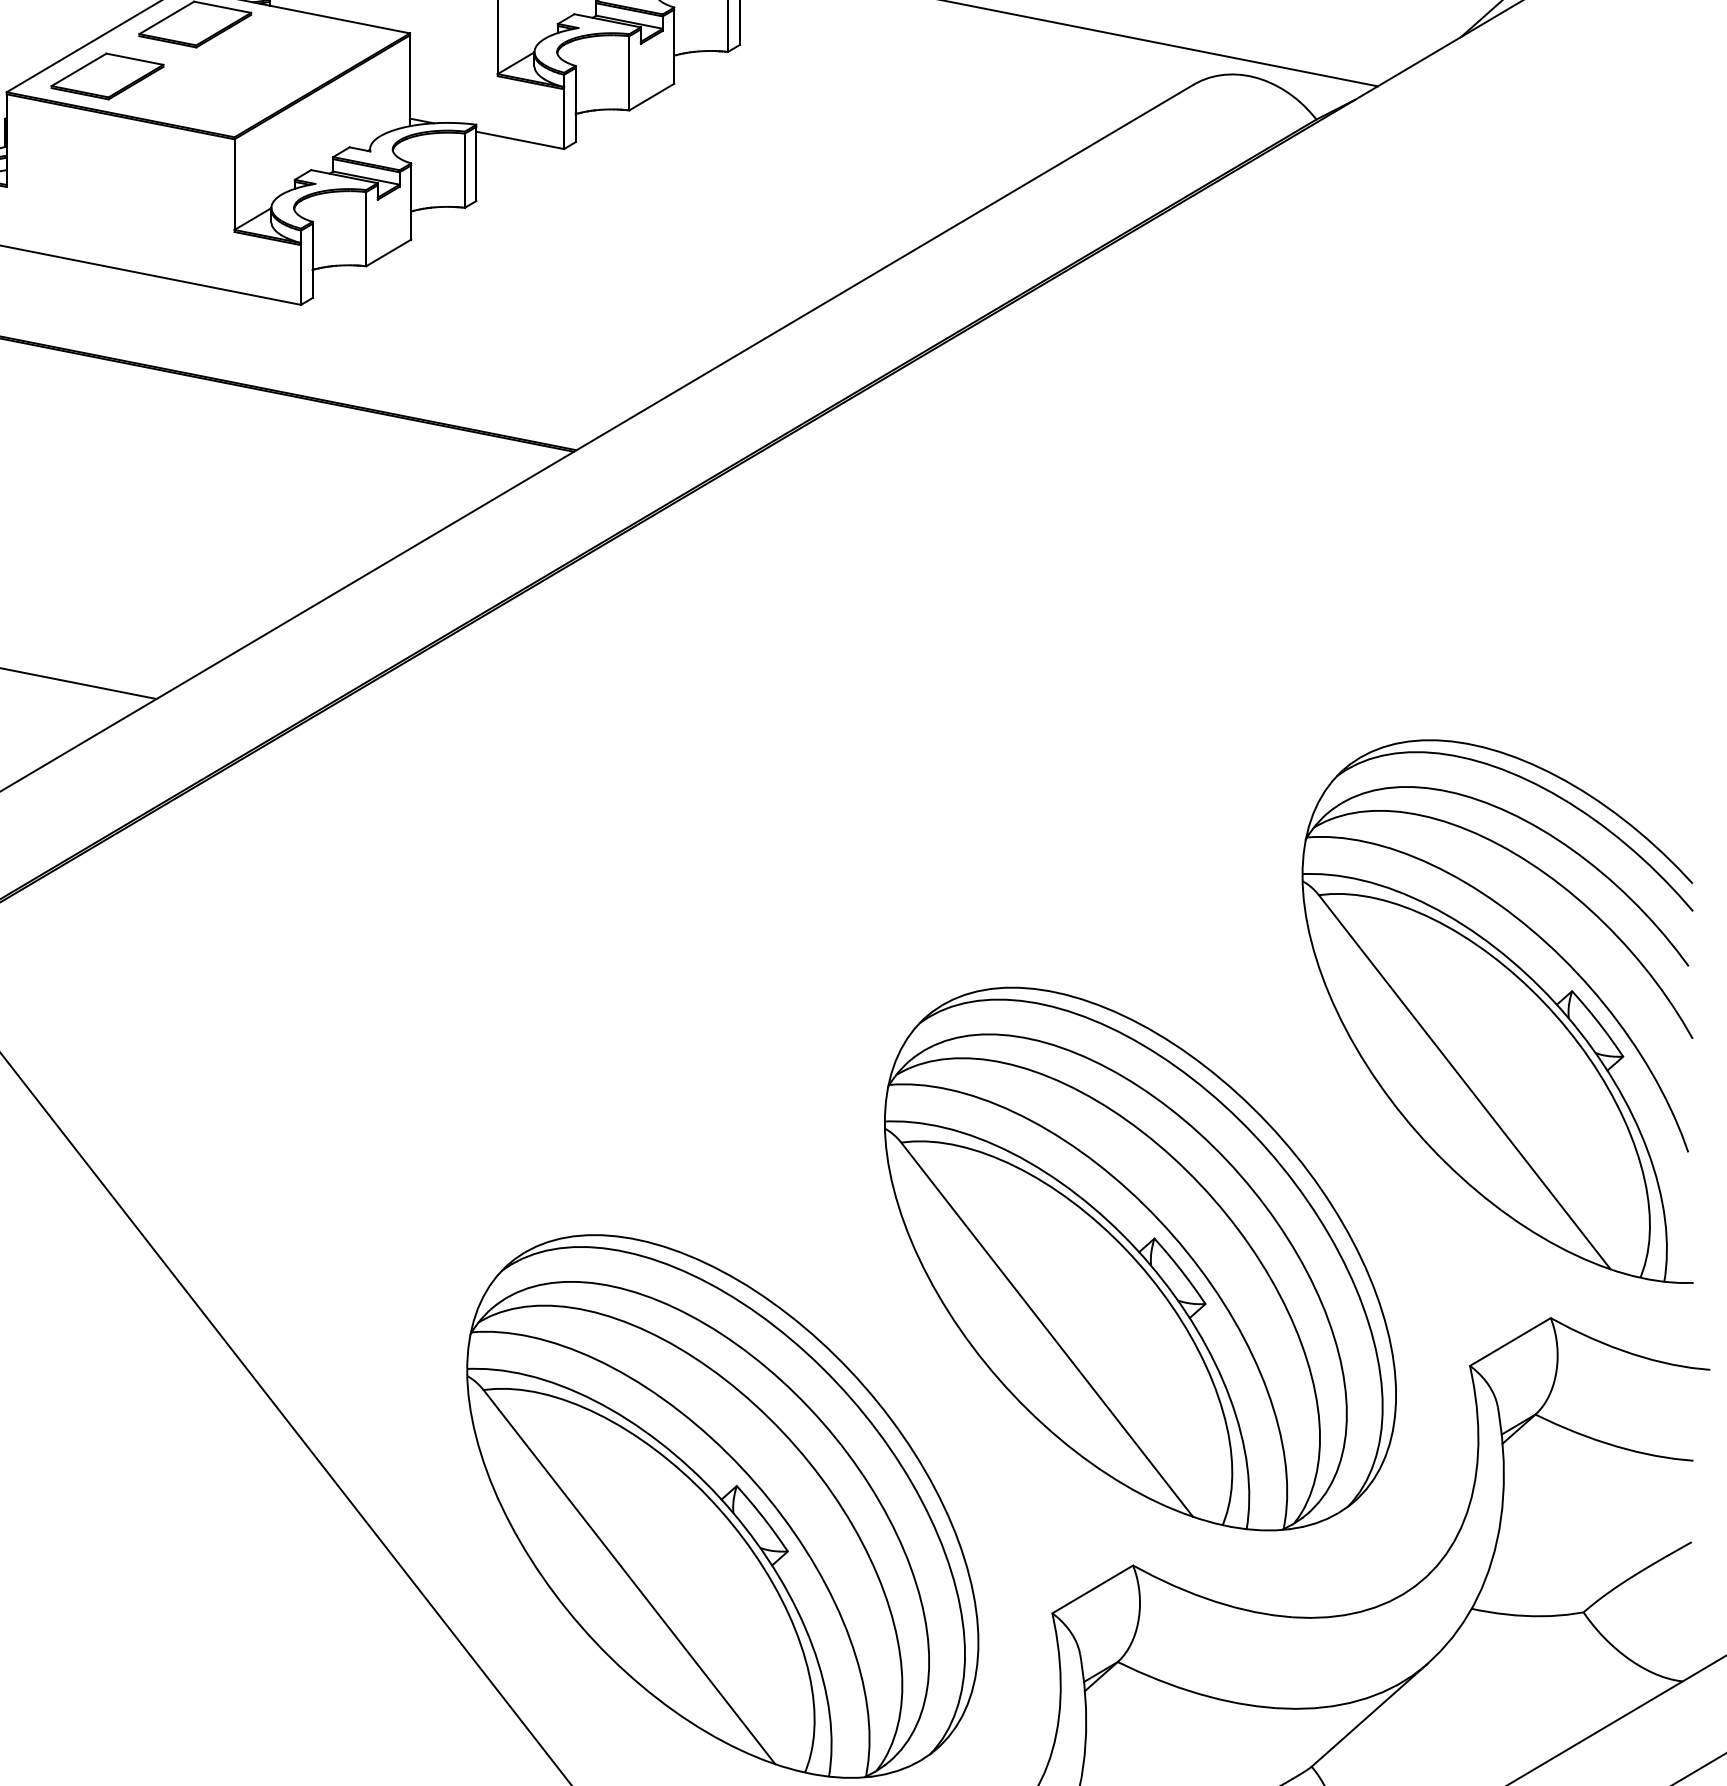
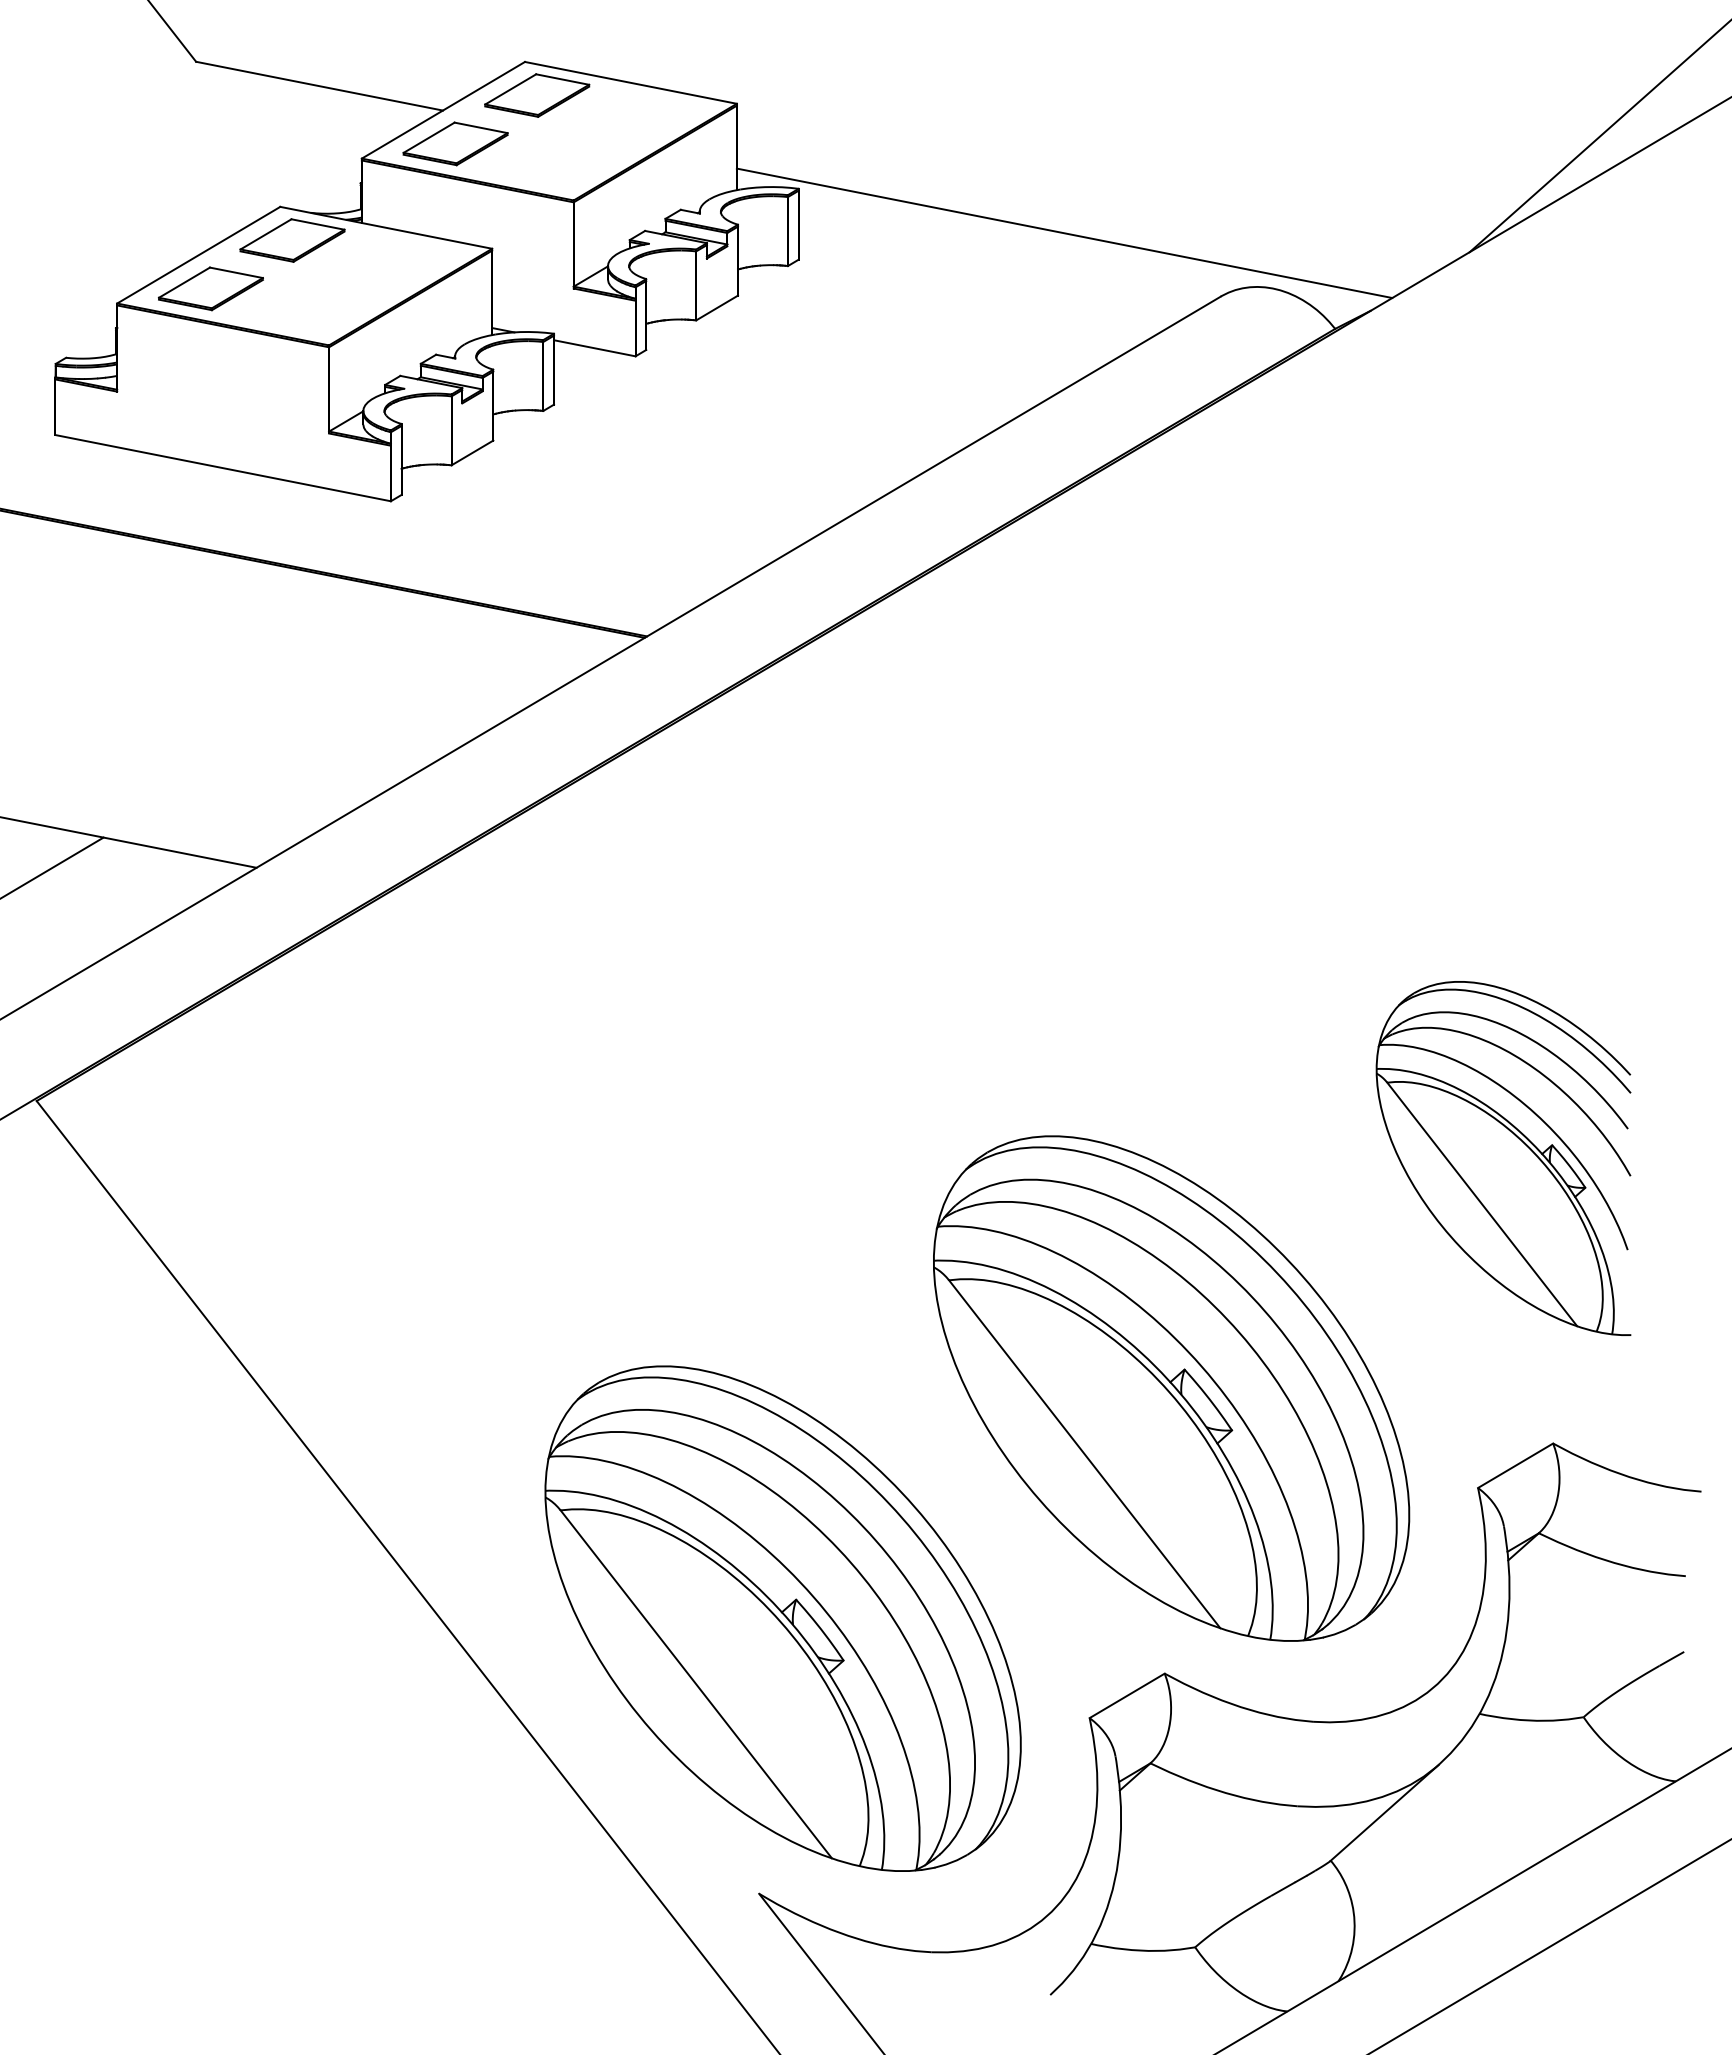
part: (1497, 1011) -> (1503, 1158), size x0.7

